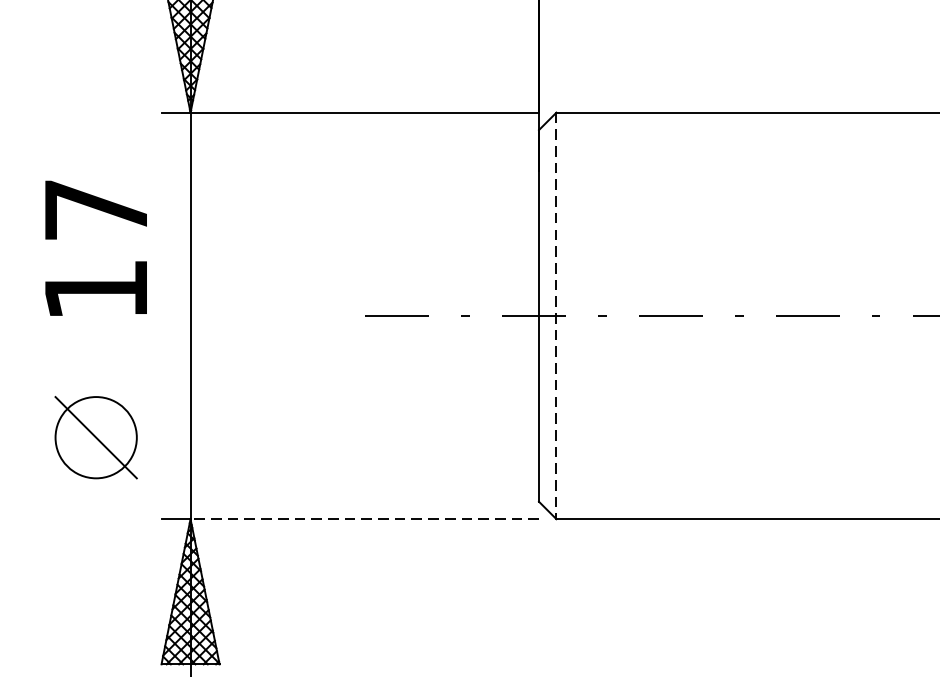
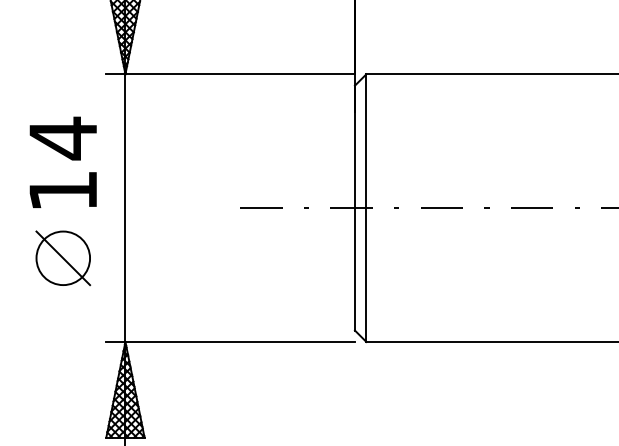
text: (95, 210) -> (62, 138), 17 -> 14
line: (556, 316) -> (366, 208), dashed -> solid
part: (96, 437) -> (63, 258), moved
line: (365, 519) -> (240, 342), dashed -> solid

